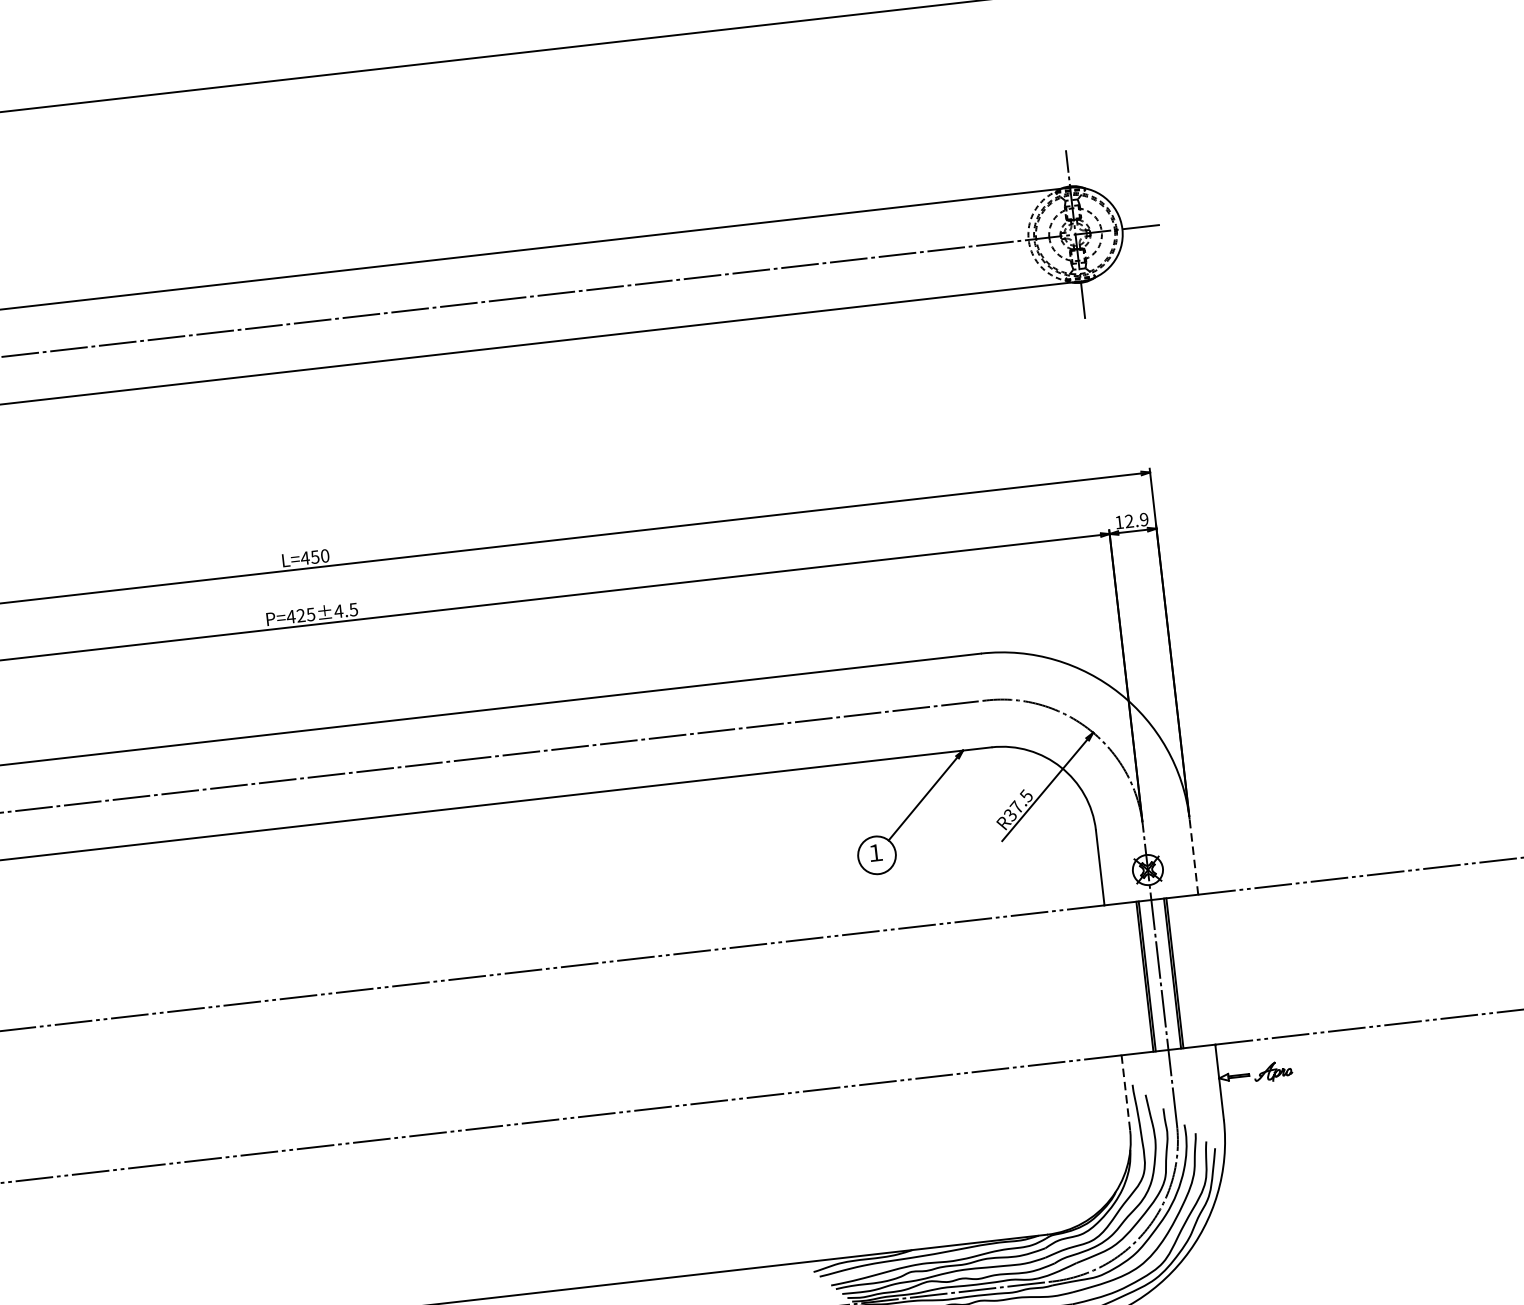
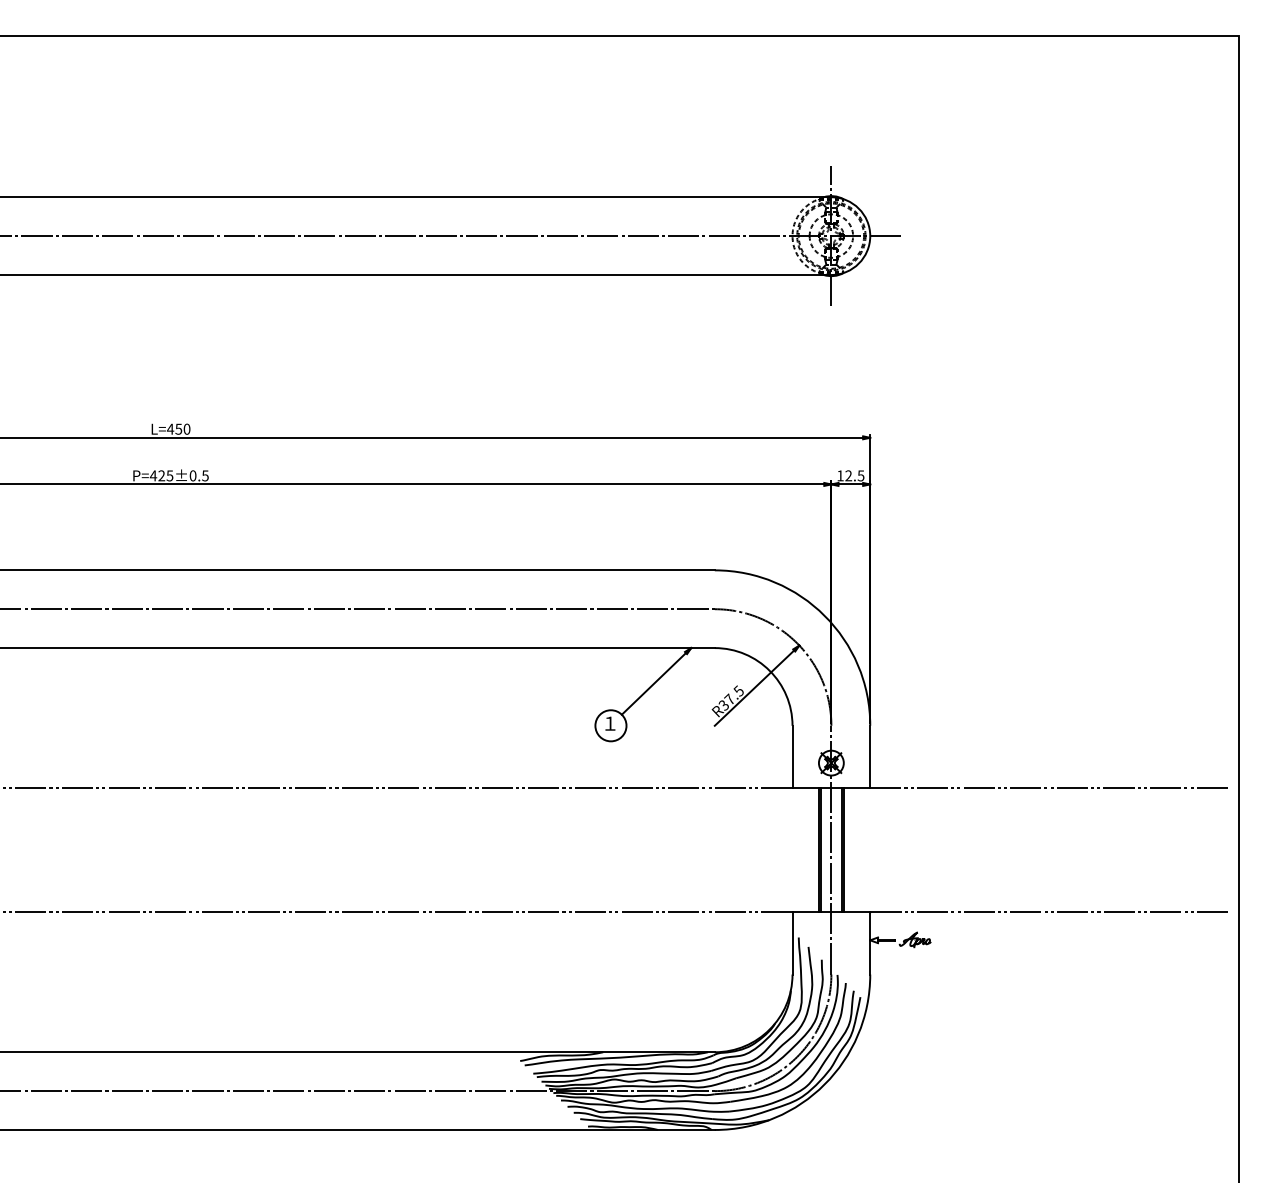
text: (1143, 519) -> (860, 475), 12.9 -> 12.5
text: (338, 611) -> (192, 475), P=425±4.5 -> P=425±0.5
line: (1194, 856) -> (870, 756), dashed -> solid
line: (1125, 1092) -> (792, 943), dashed -> solid

